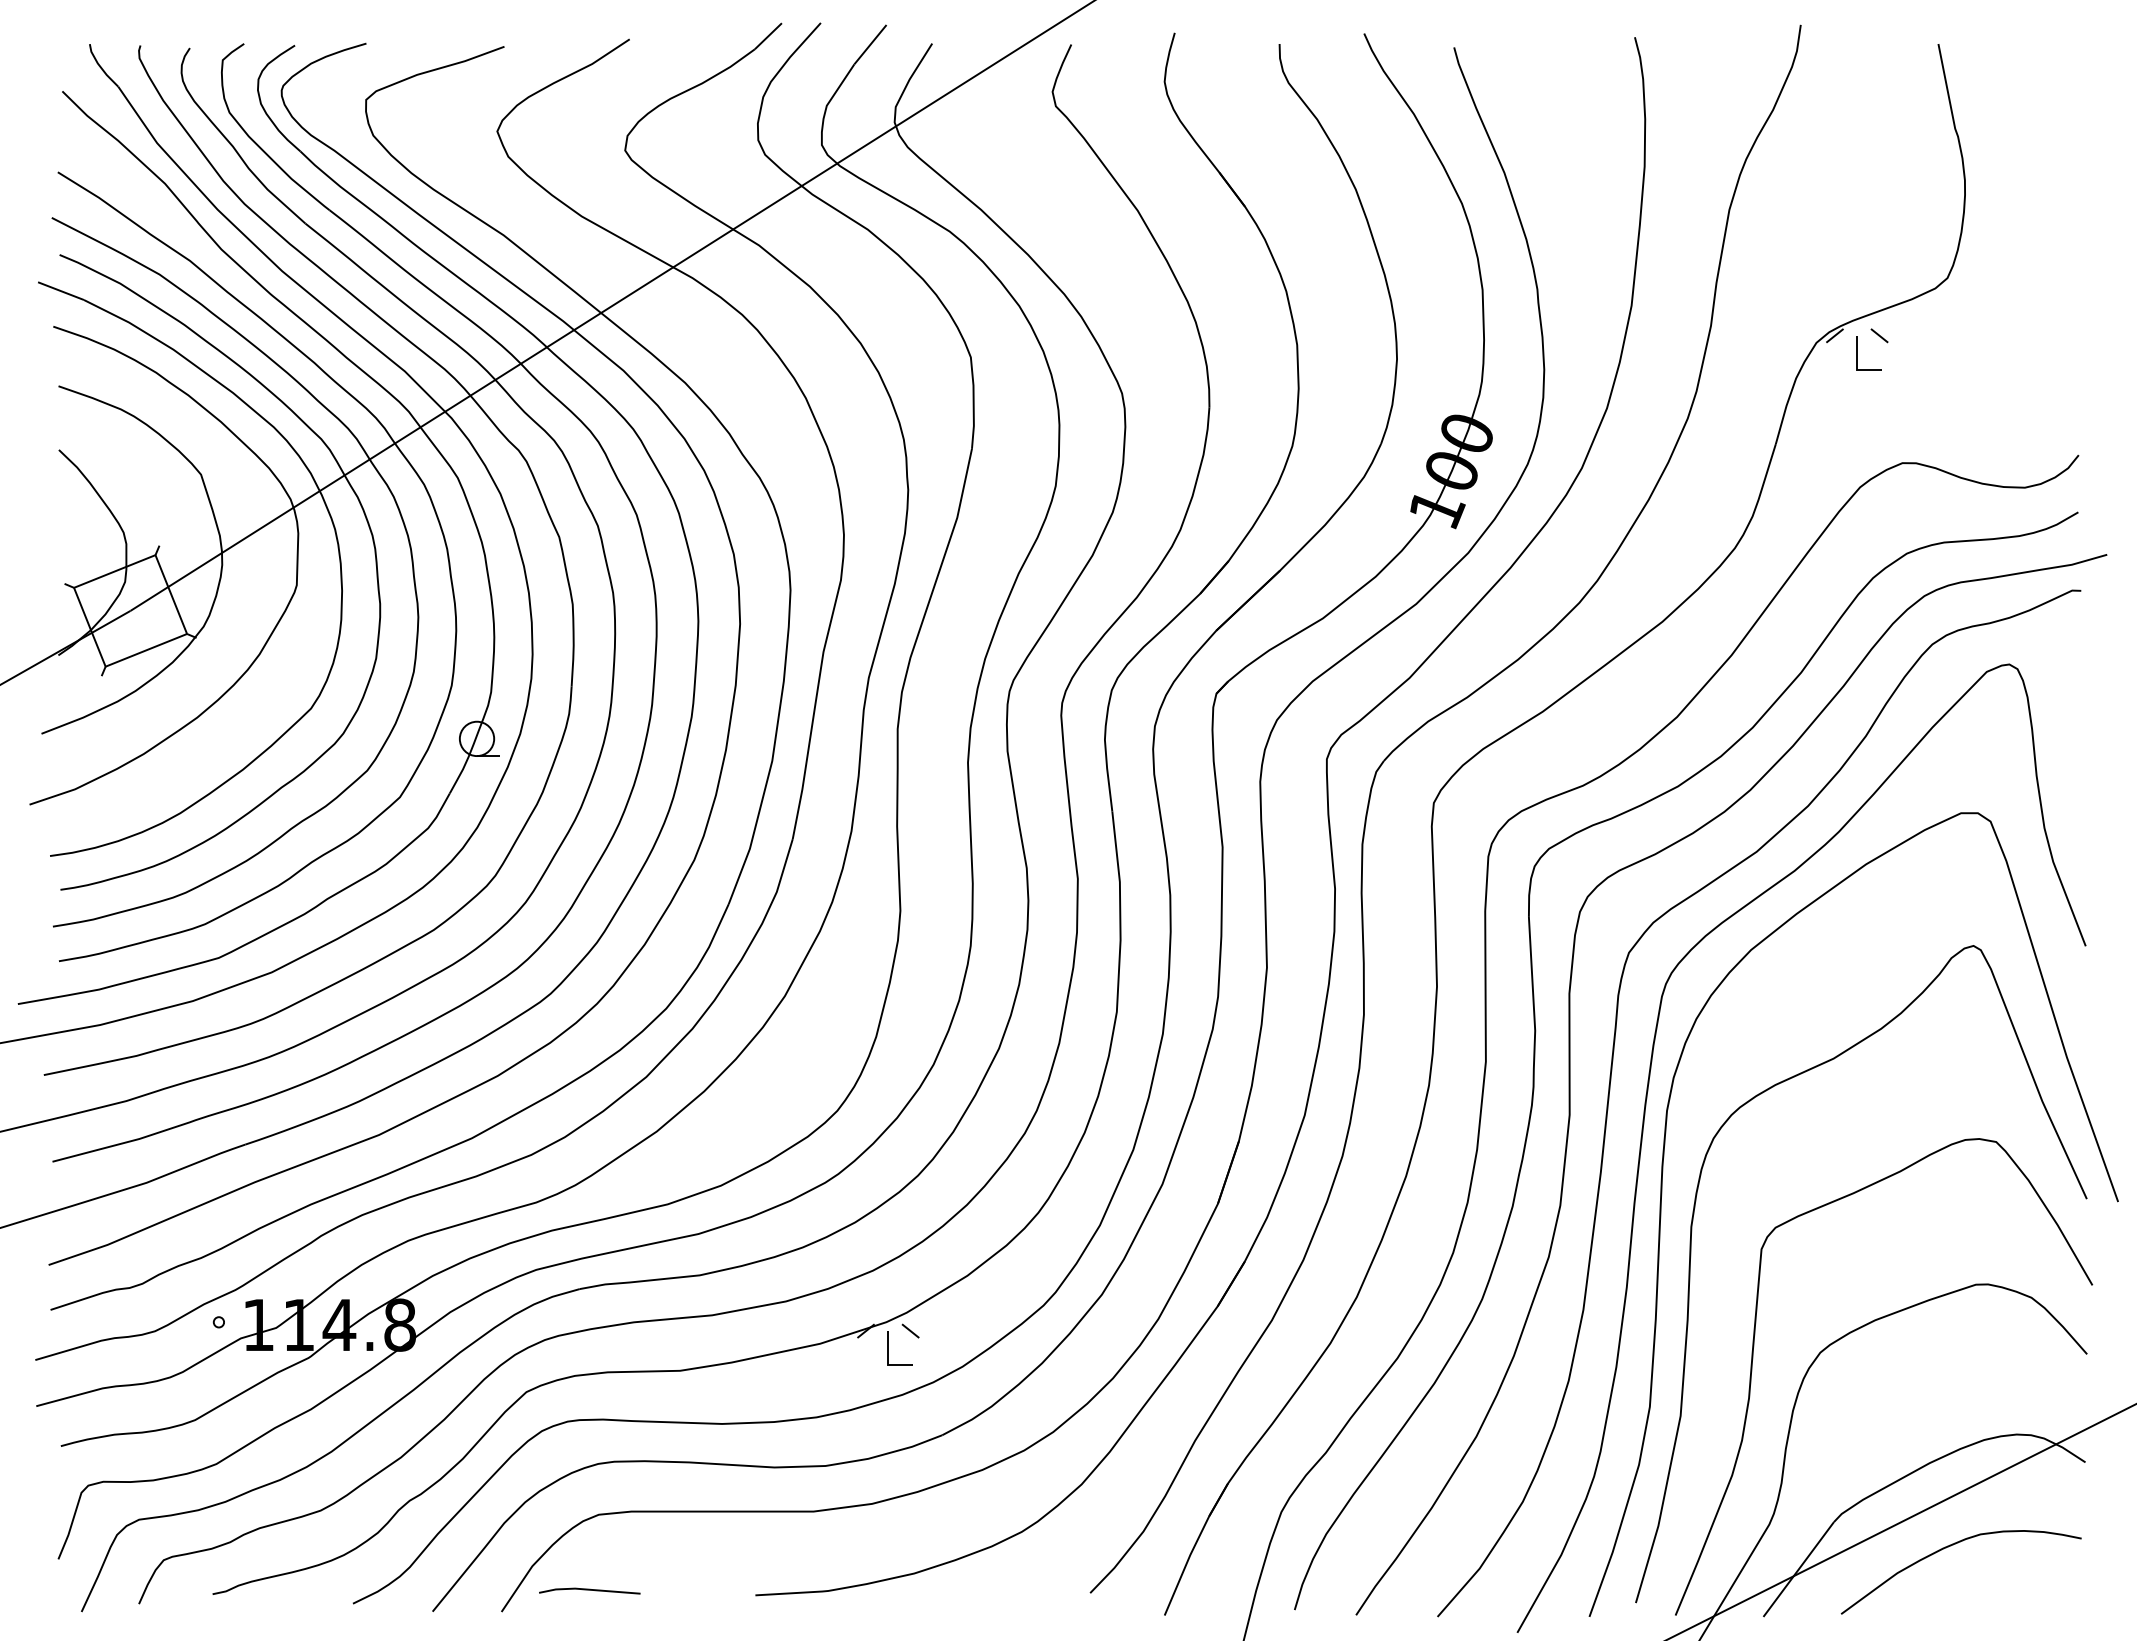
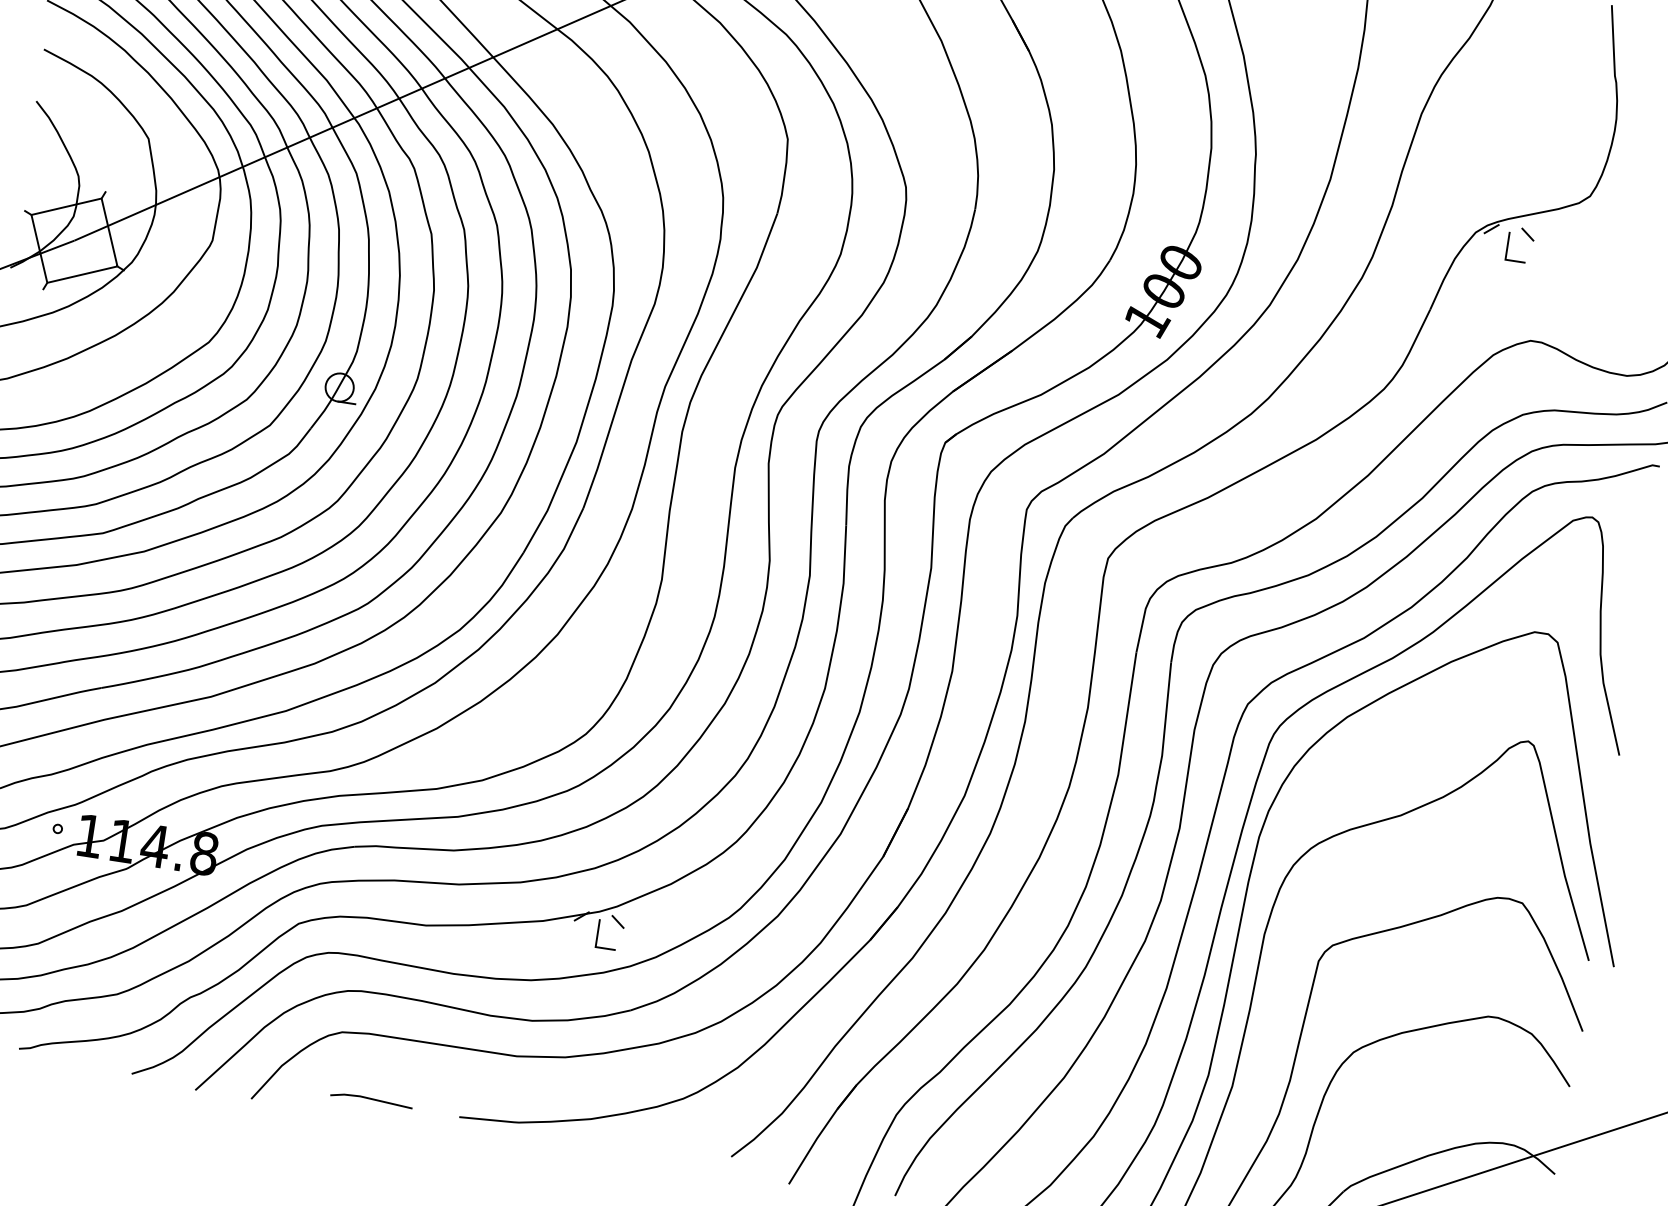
line: (589, 1590) -> (371, 1099), moved

